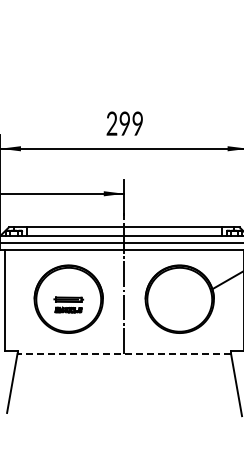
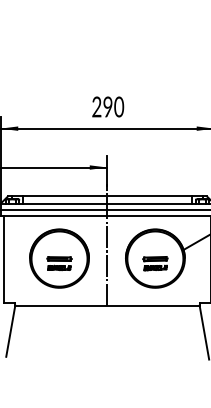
text: (137, 124) -> (118, 107), 299 -> 290
part: (179, 304) -> (155, 263), added
line: (124, 353) -> (107, 305), dashed -> solid

